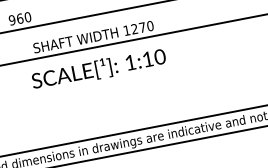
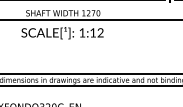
text: (160, 58) -> (100, 33), 1:10 -> 1:12

